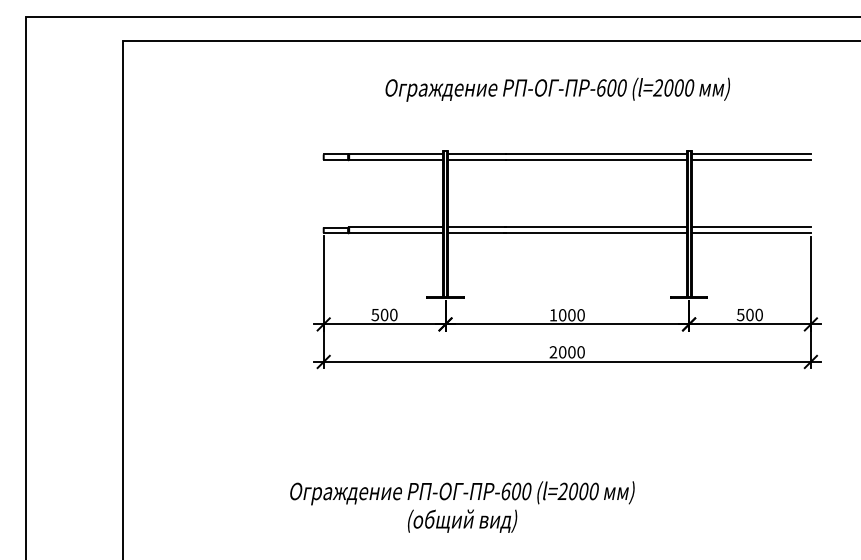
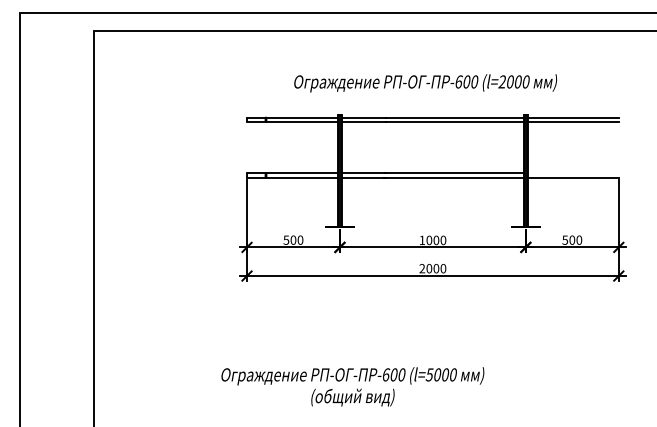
text: (557, 89) -> (425, 83), moved
line: (750, 227) -> (572, 173), removed
text: (562, 490) -> (429, 374), (l=2000 -> (l=5000

